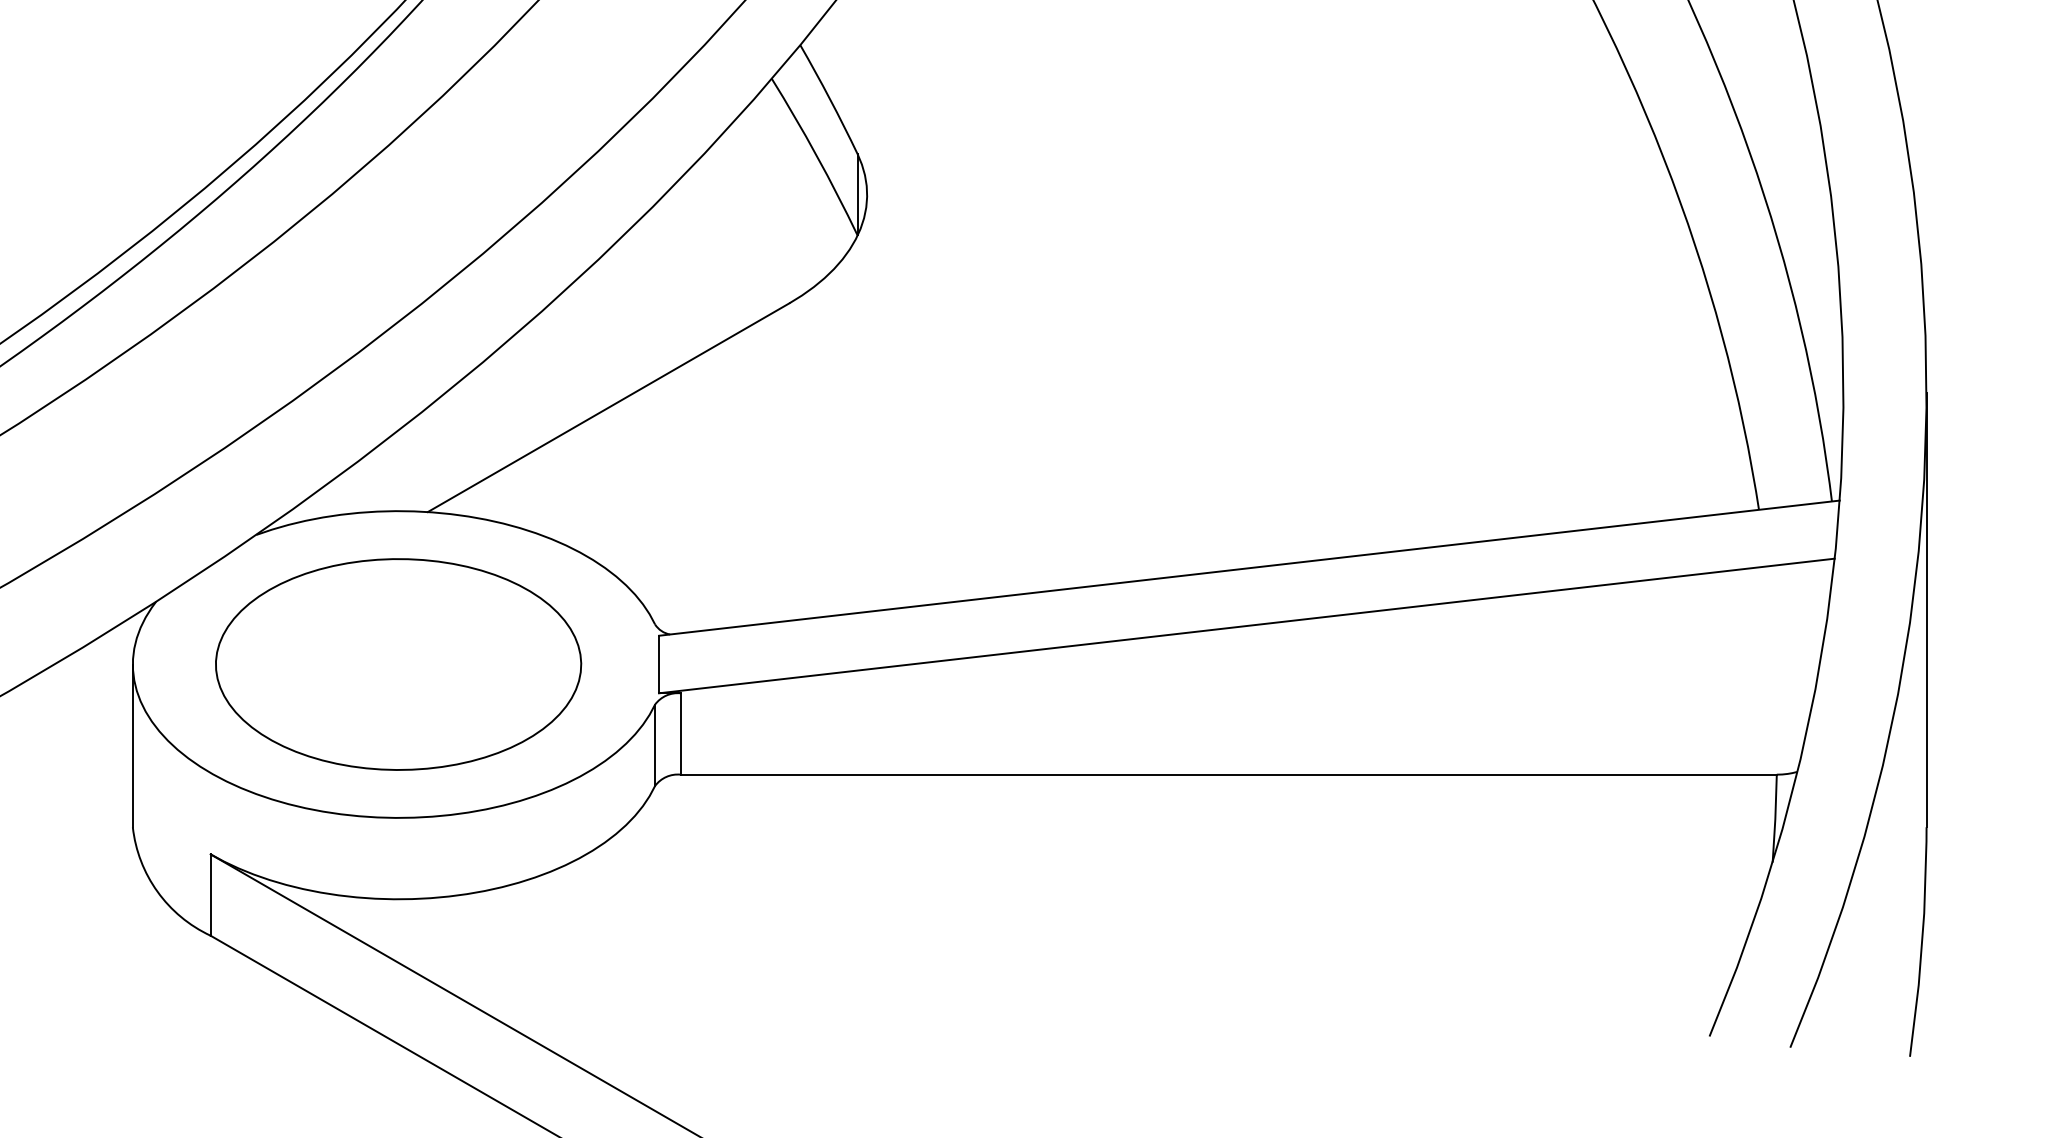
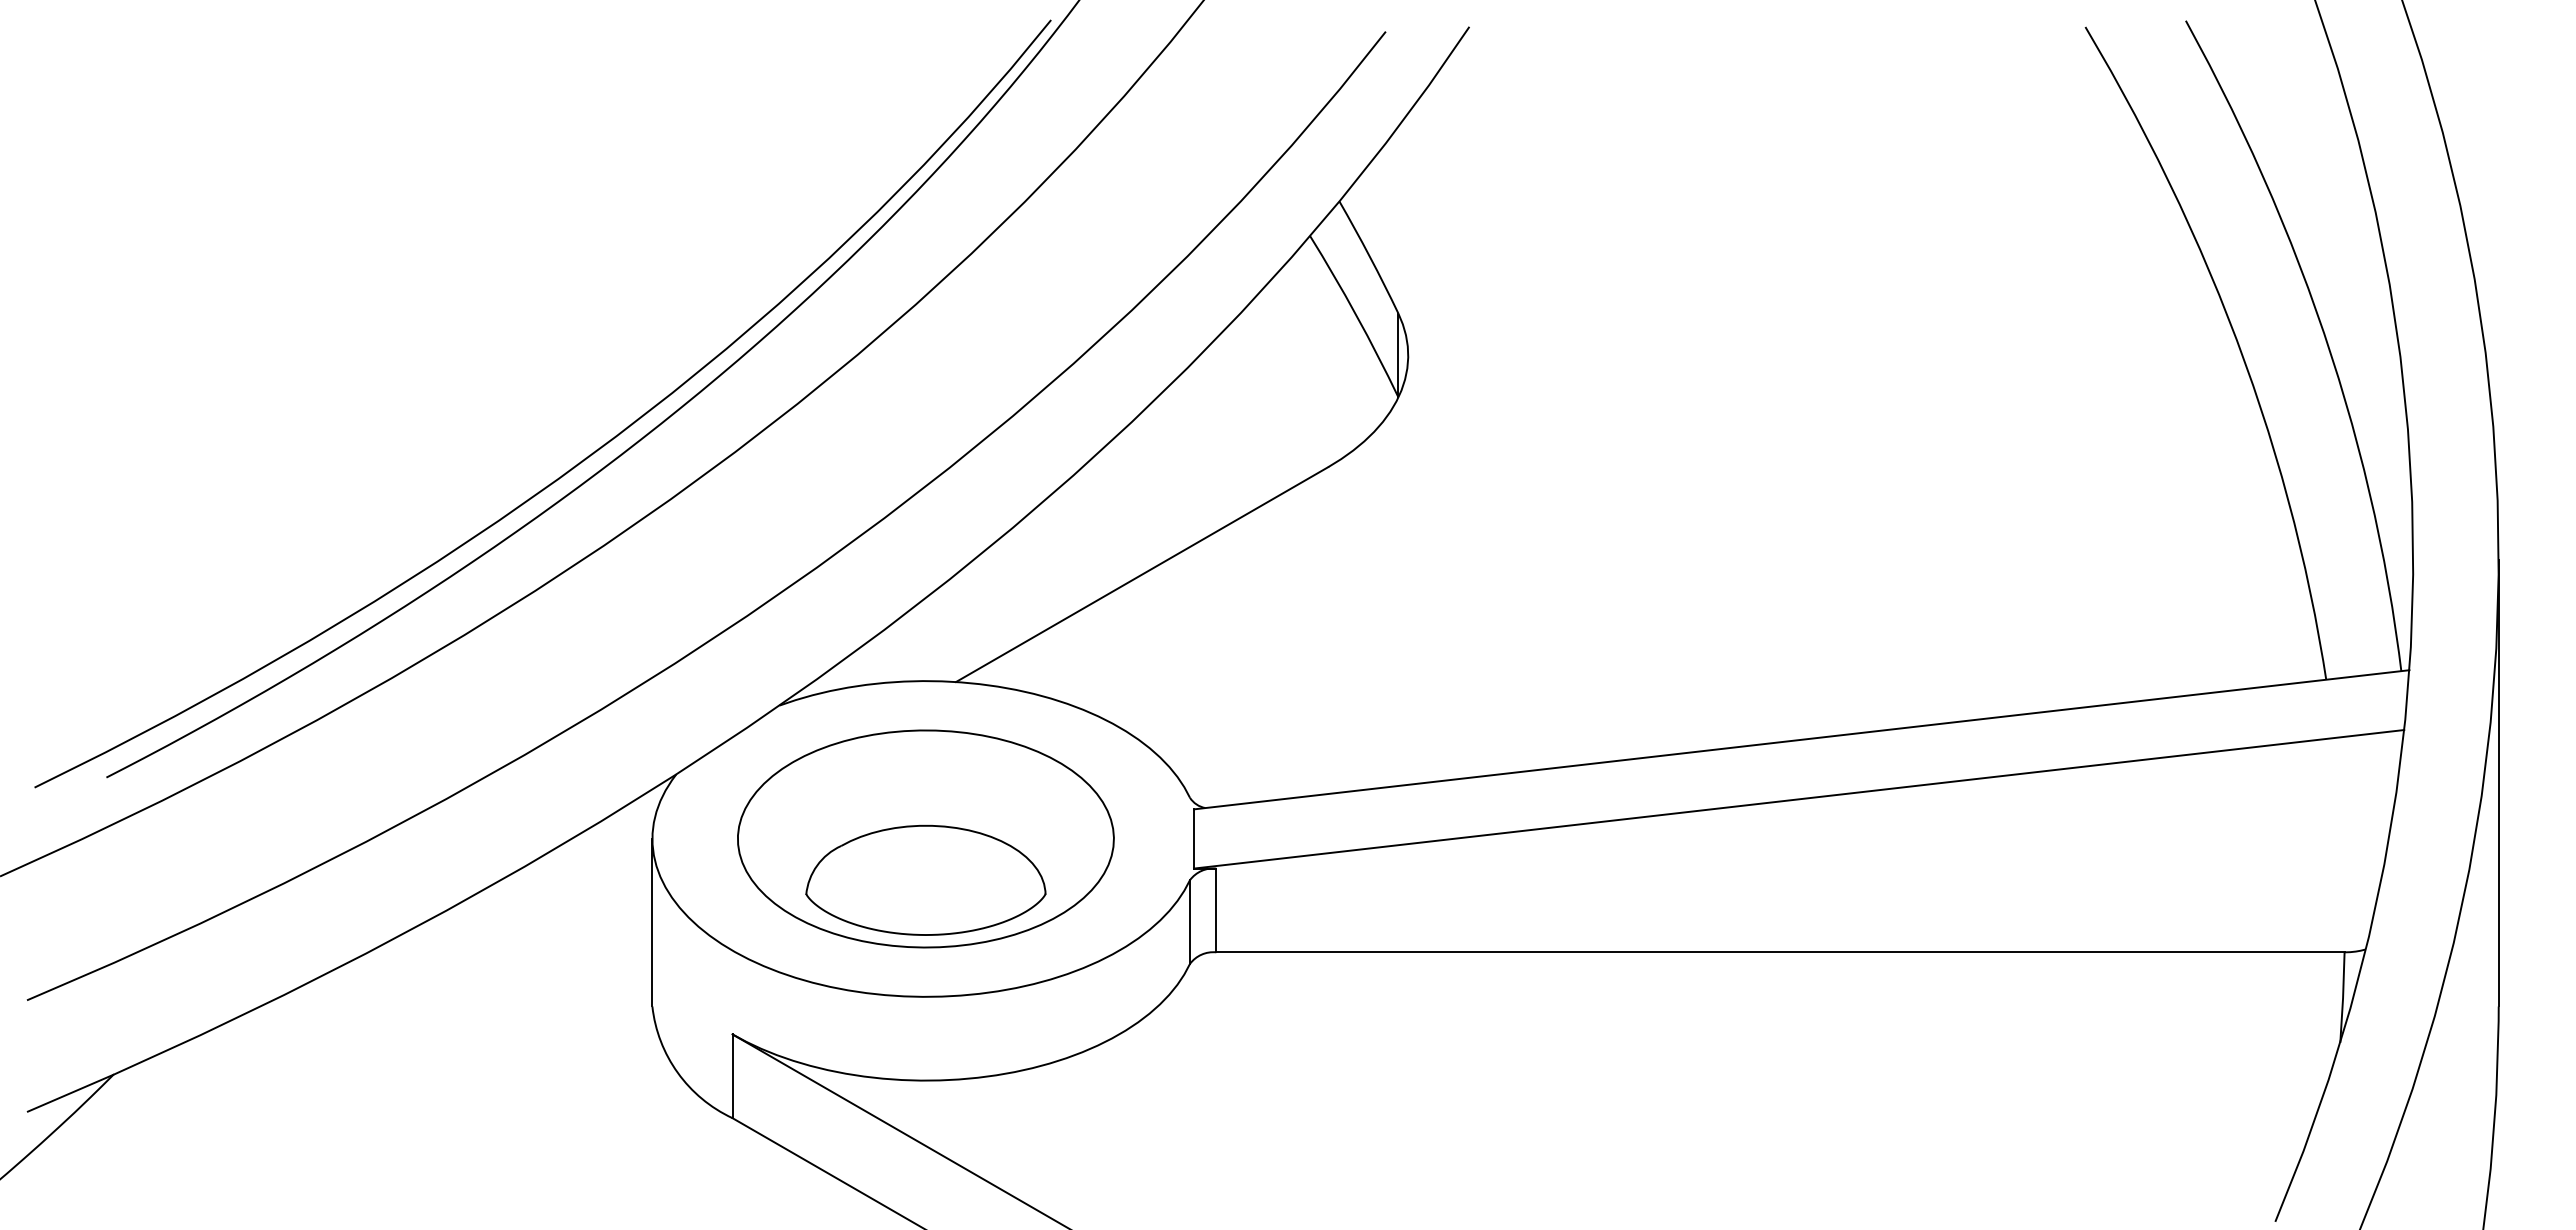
part: (398, 703) -> (925, 879), added

